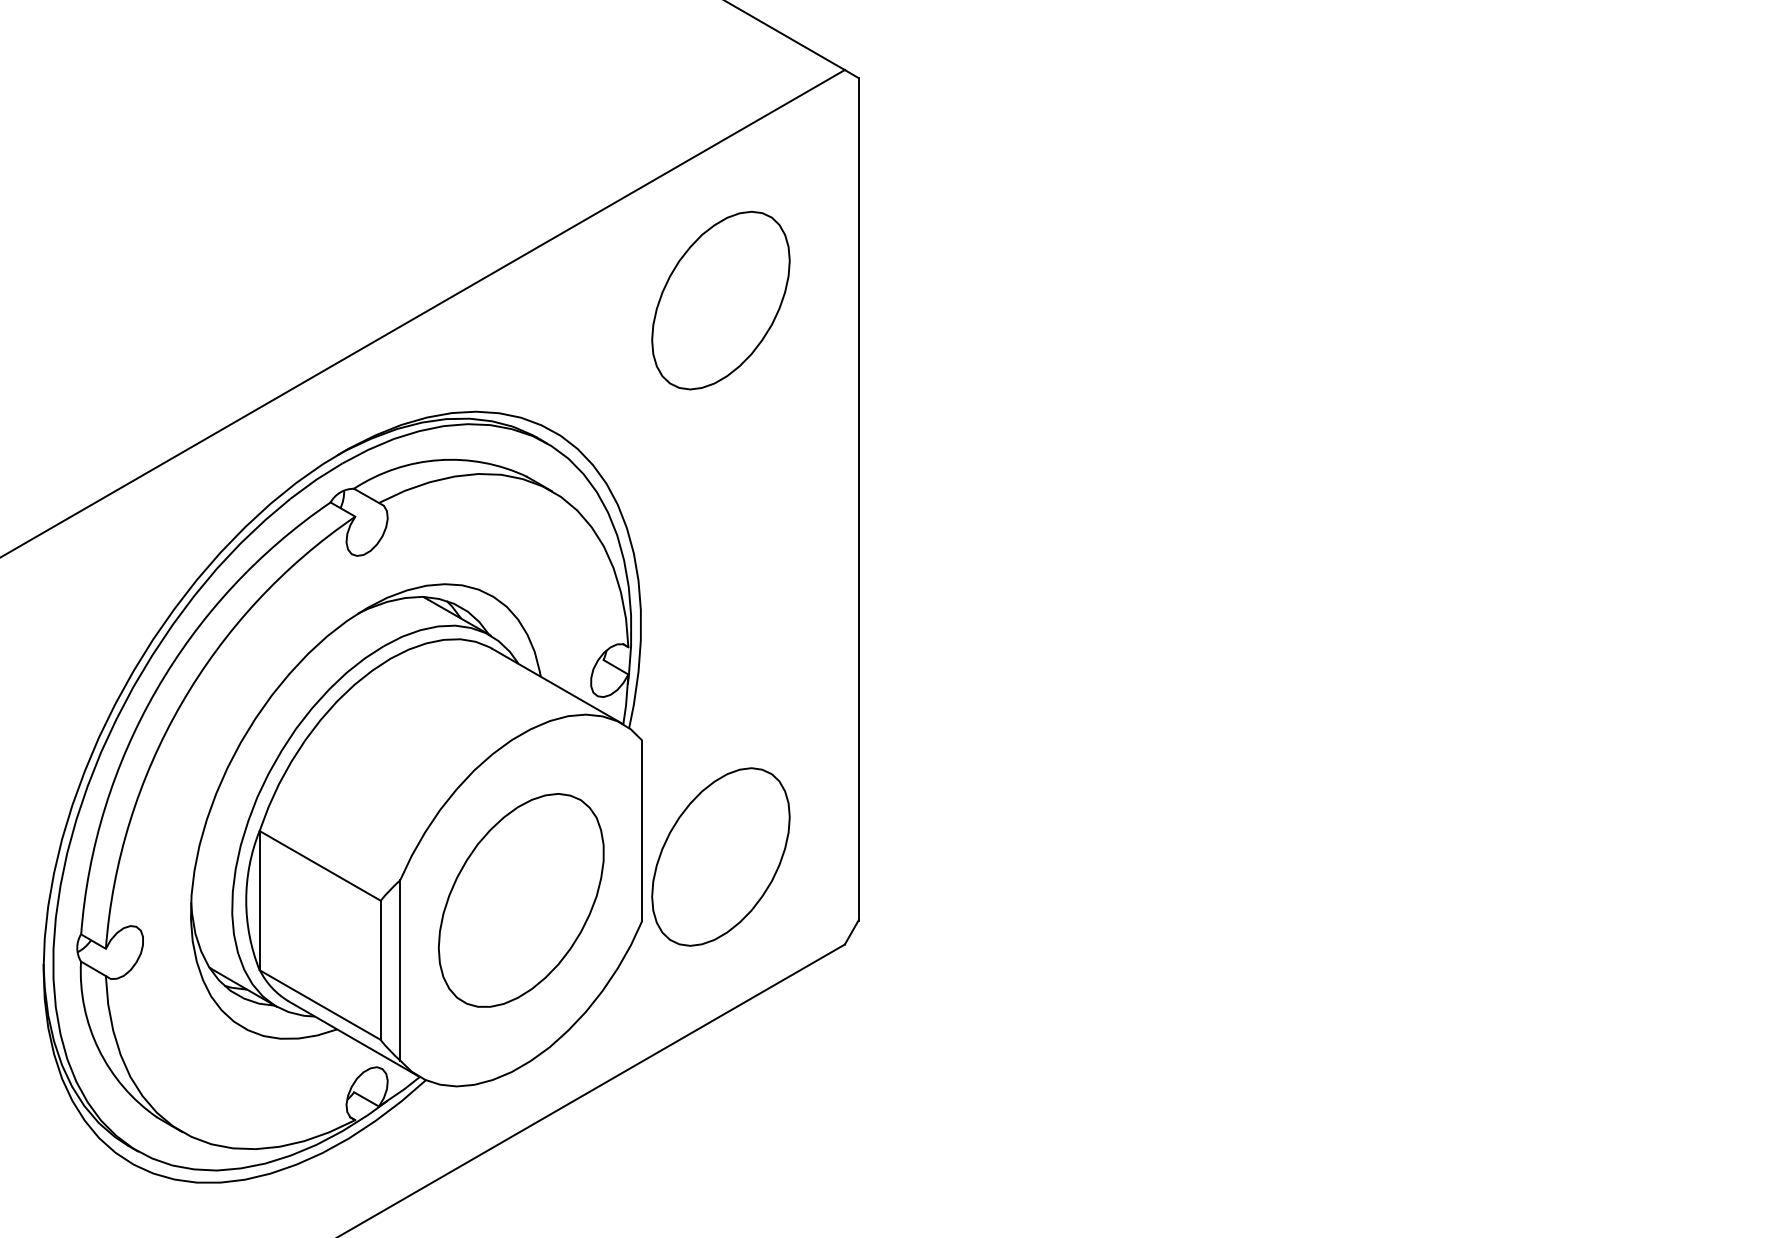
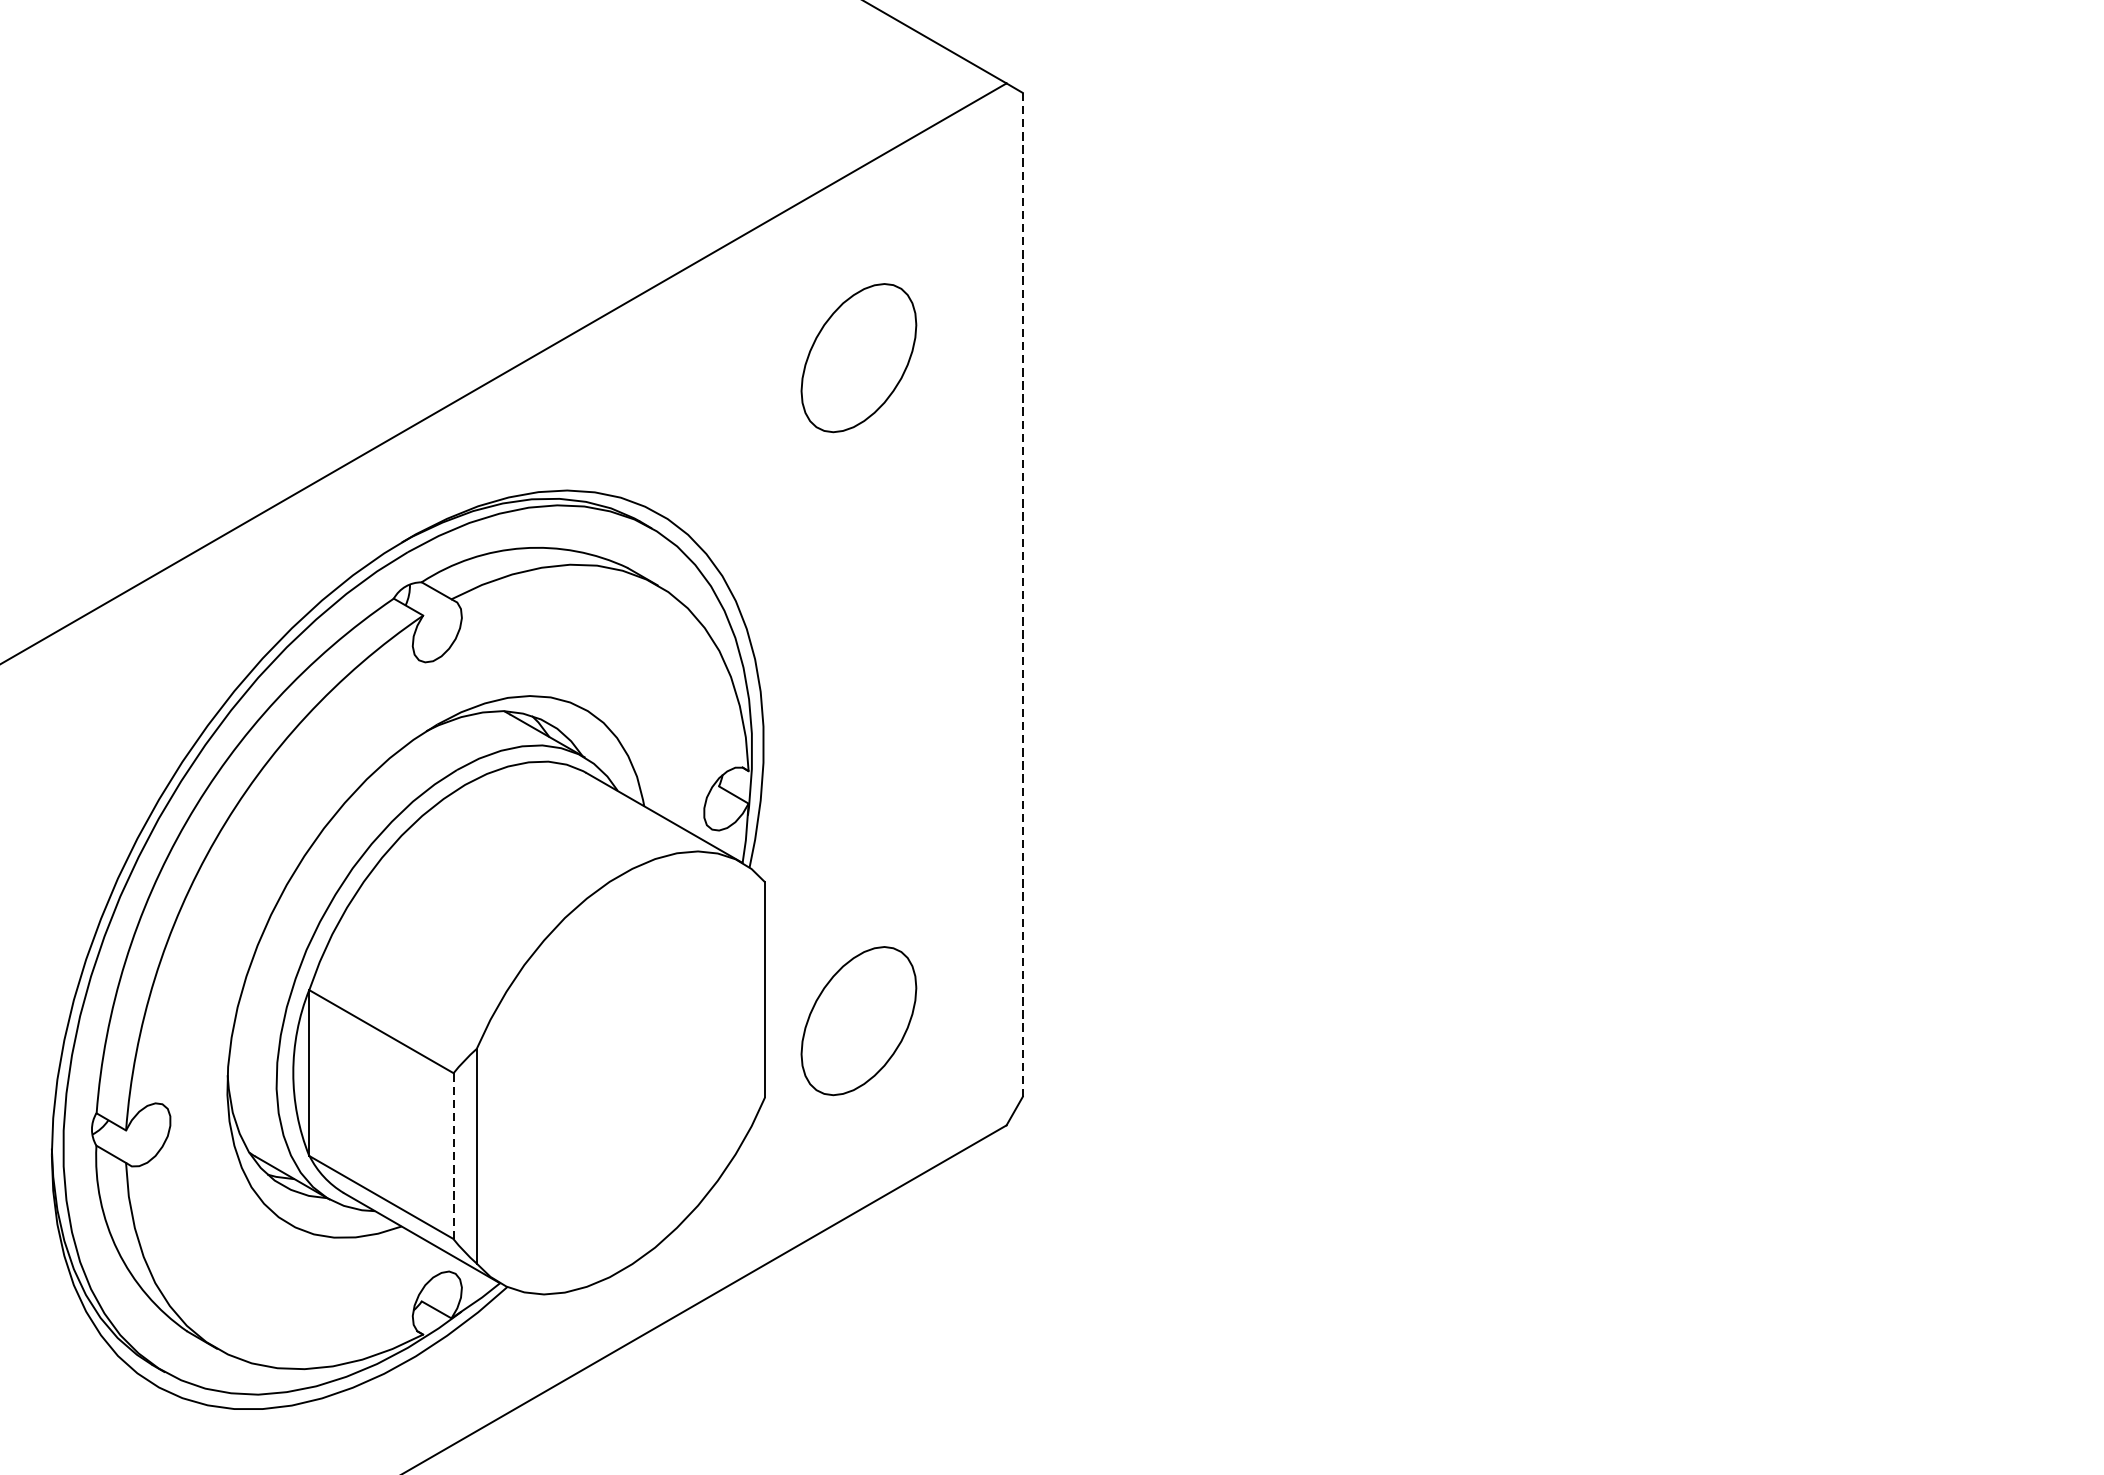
part: (720, 300) -> (858, 358), size x0.7
line: (858, 499) -> (1022, 595), solid -> dashed
part: (720, 856) -> (858, 1020), size x0.7
part: (520, 900) -> (620, 1072), removed
line: (380, 970) -> (453, 1156), solid -> dashed

